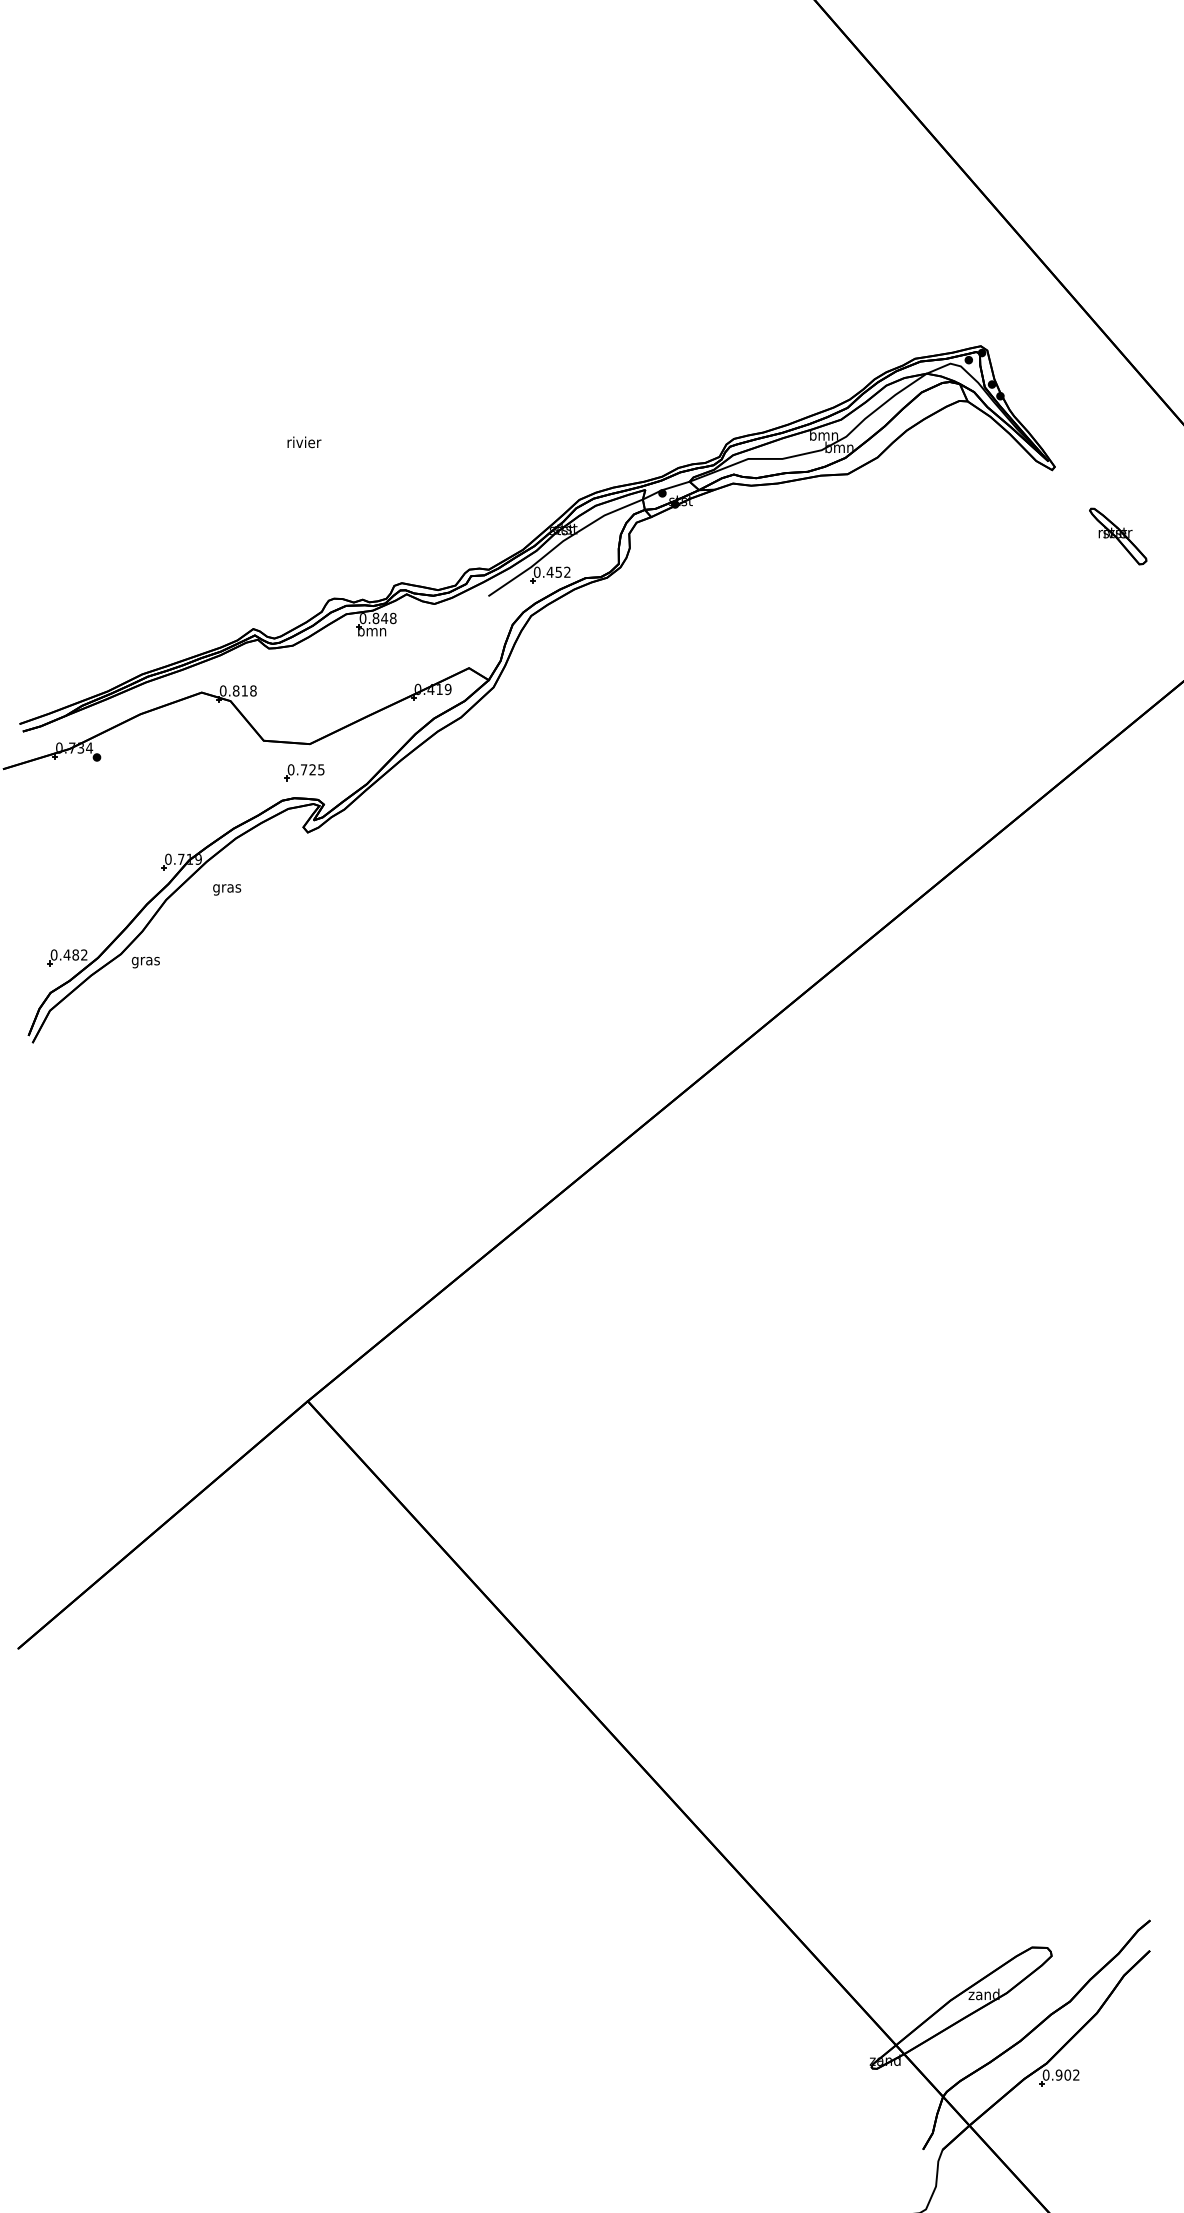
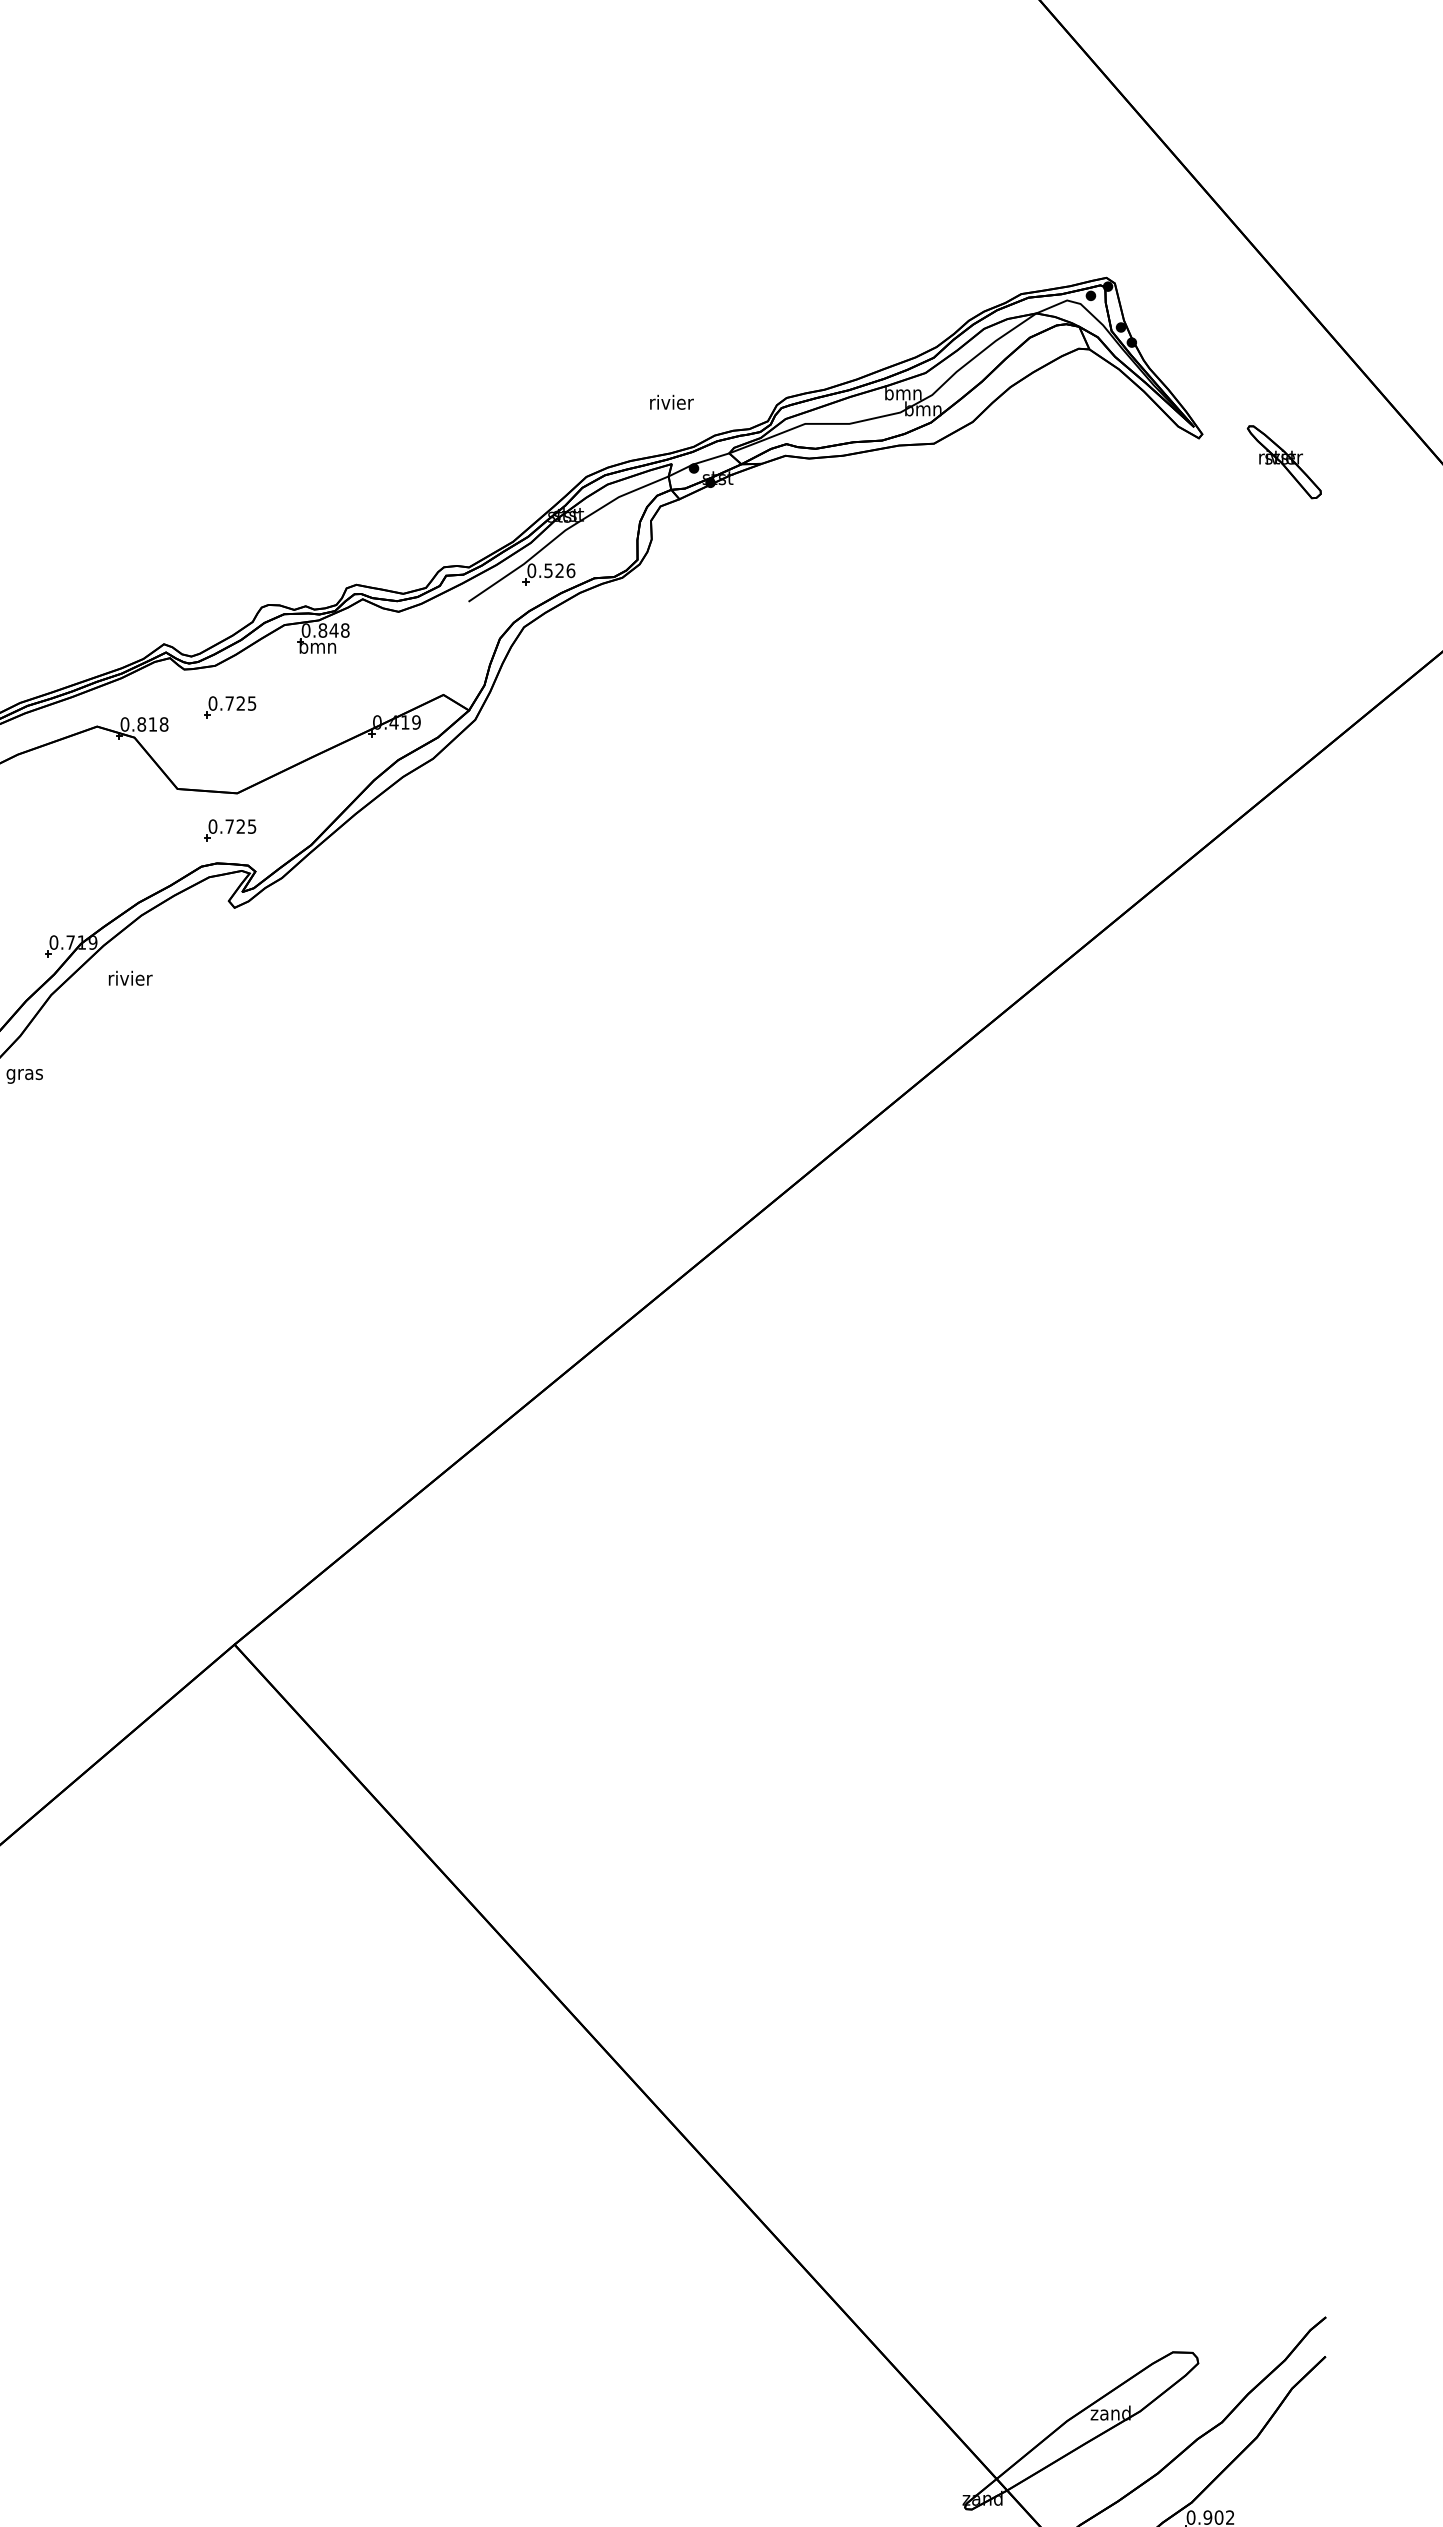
text: (304, 442) -> (672, 402), moved
part: (1118, 536) -> (1284, 462), moved
text: (558, 571) -> (559, 569), 0.452 -> 0.526
part: (304, 677) -> (230, 707), added
text: (227, 888) -> (130, 980), gras -> rivier

